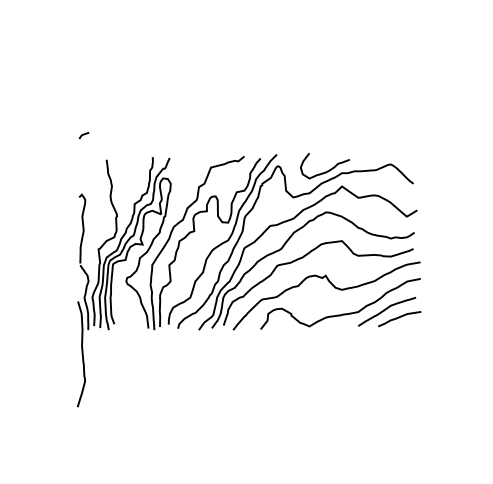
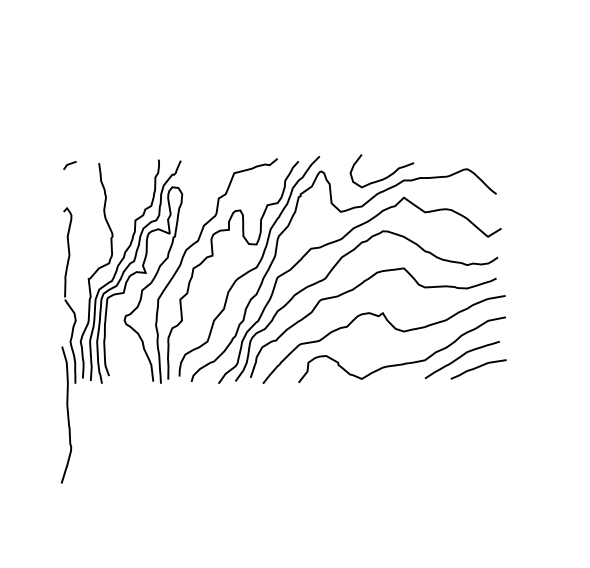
line: (83, 135) -> (69, 165), moved

